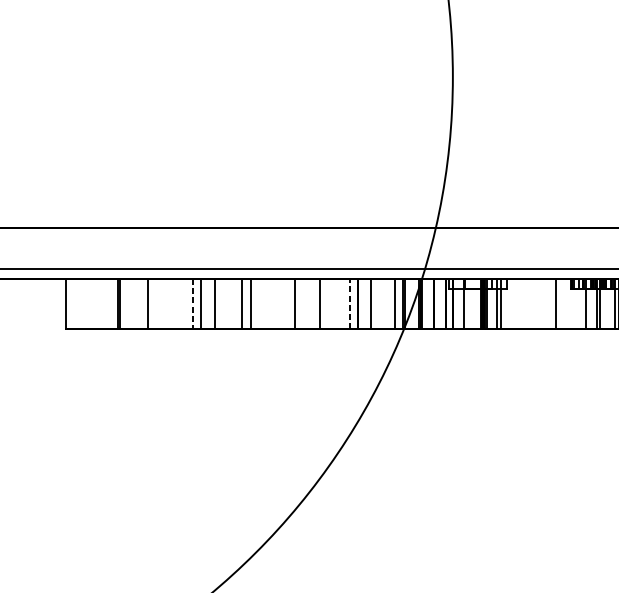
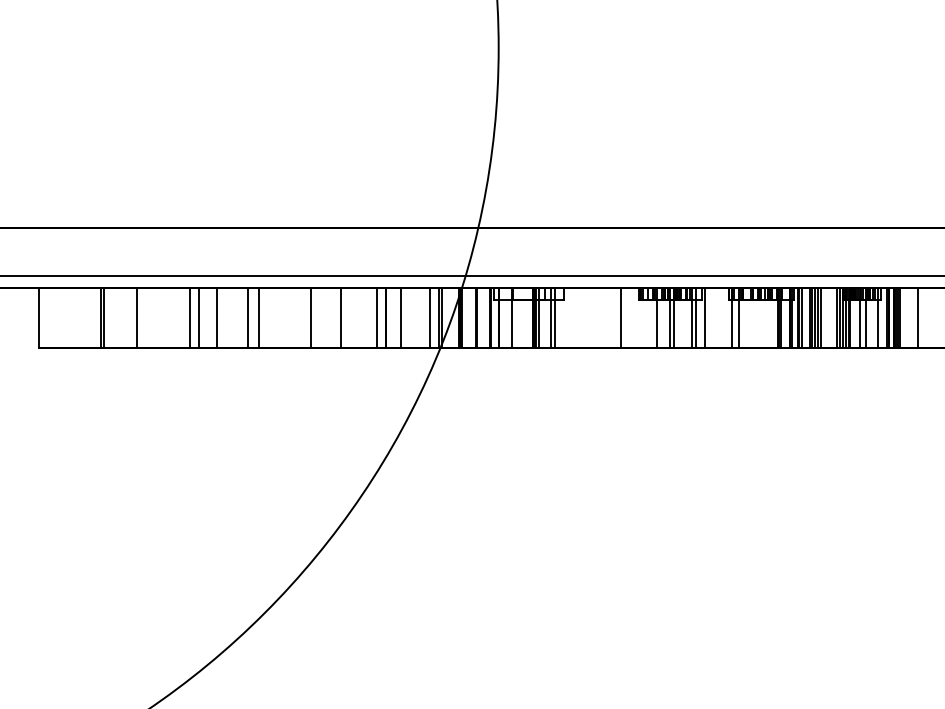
line: (193, 303) -> (190, 317), dashed -> solid
line: (350, 303) -> (376, 317), dashed -> solid

